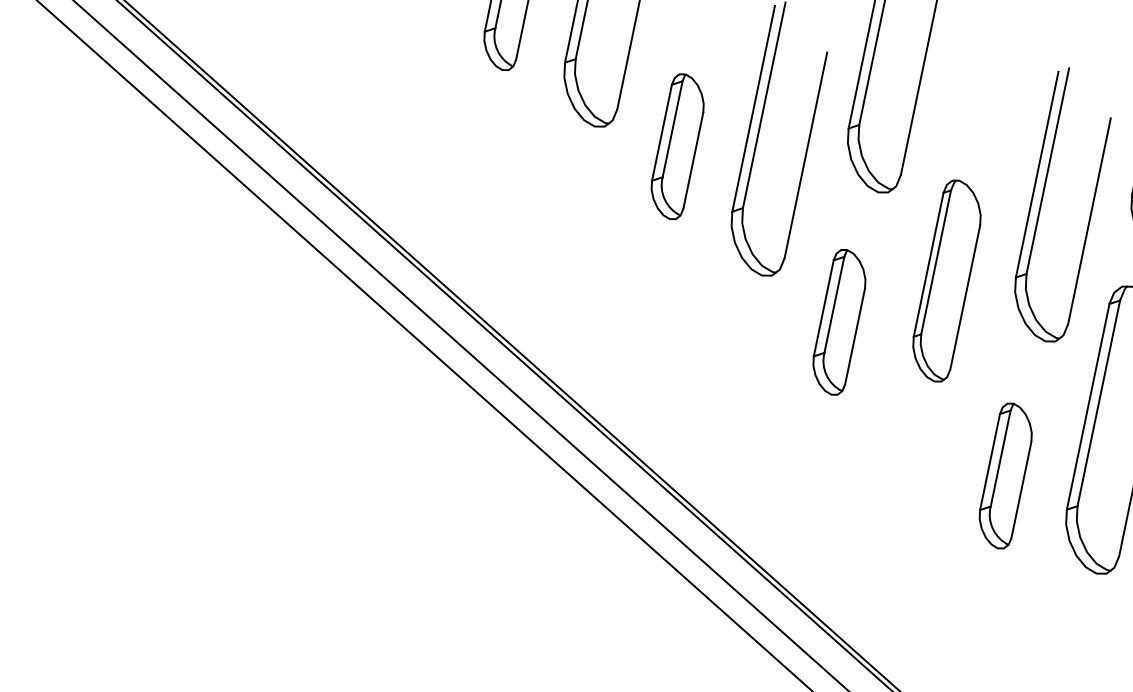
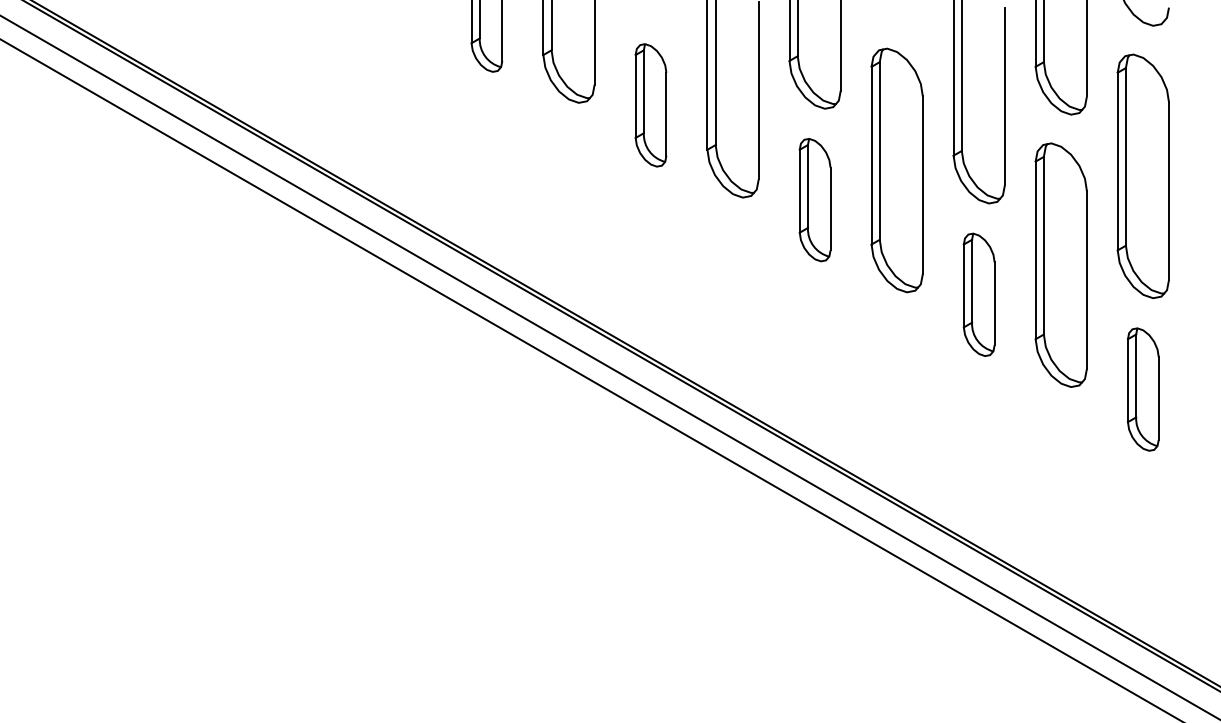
part: (946, 280) -> (896, 170), size x1.43
part: (838, 322) -> (814, 200), moved
part: (1004, 475) -> (978, 294), moved

